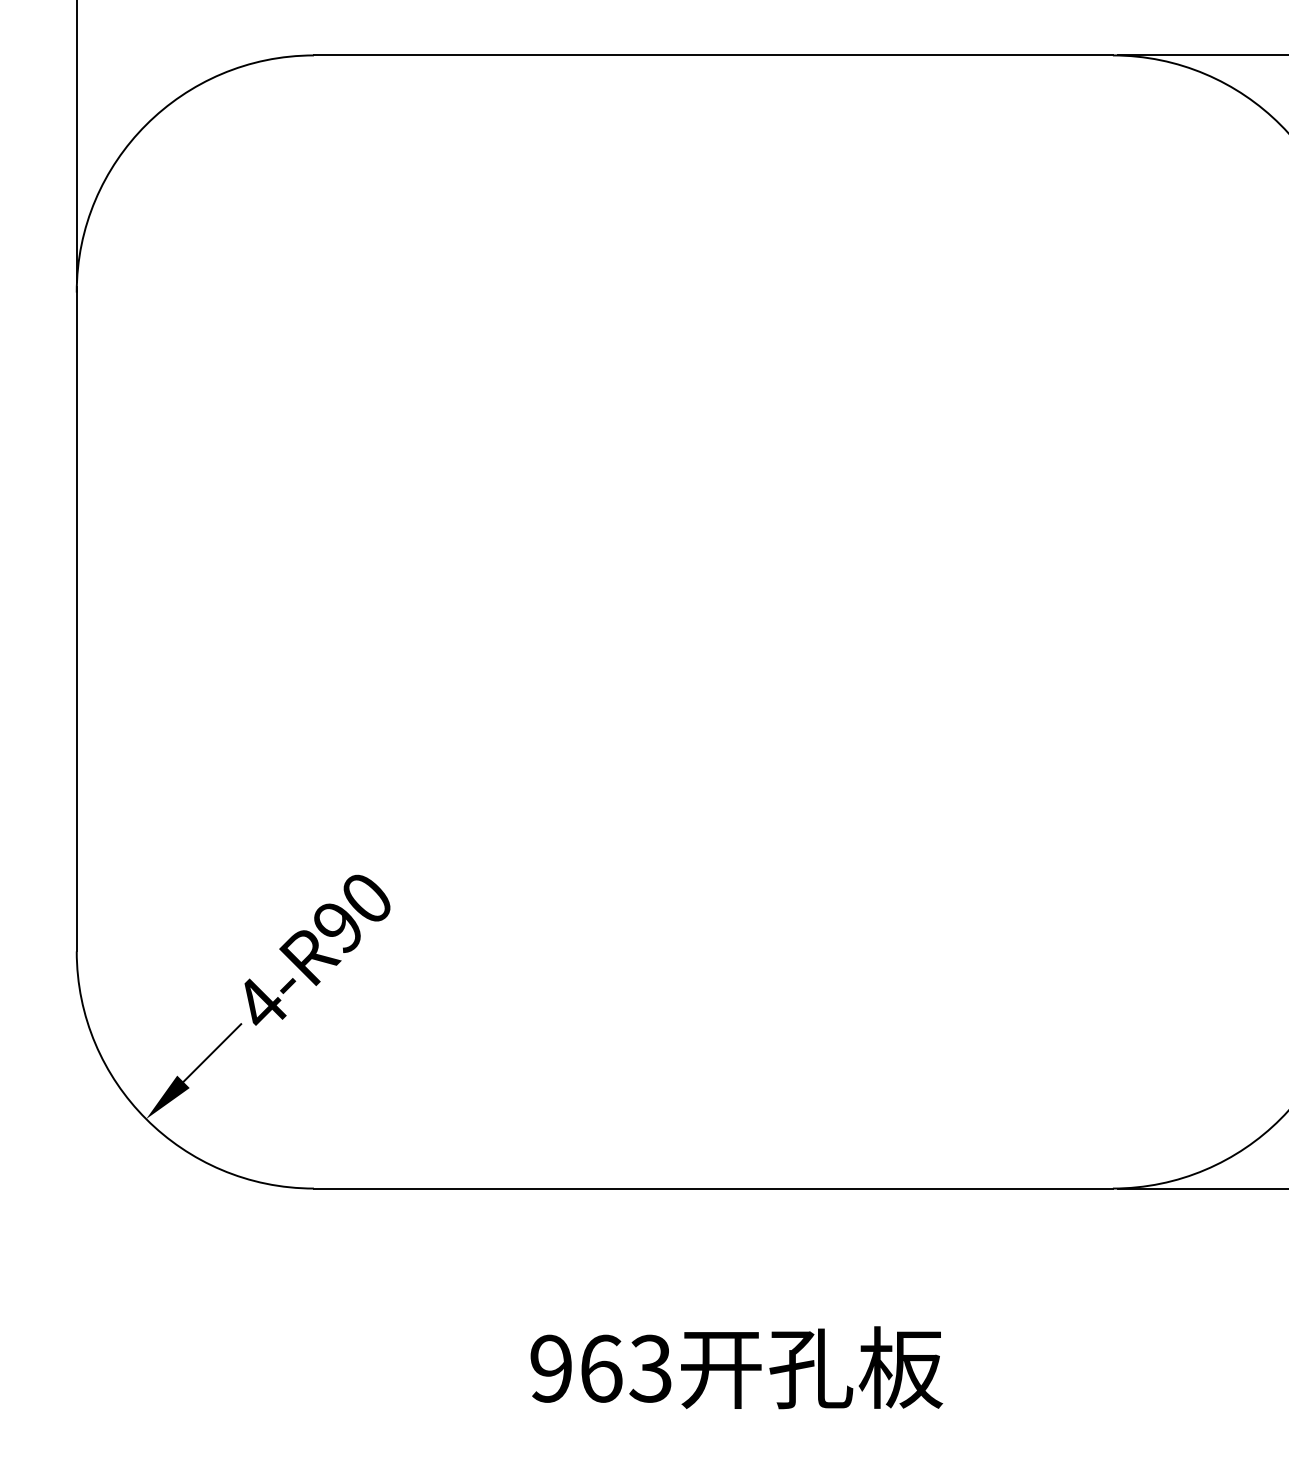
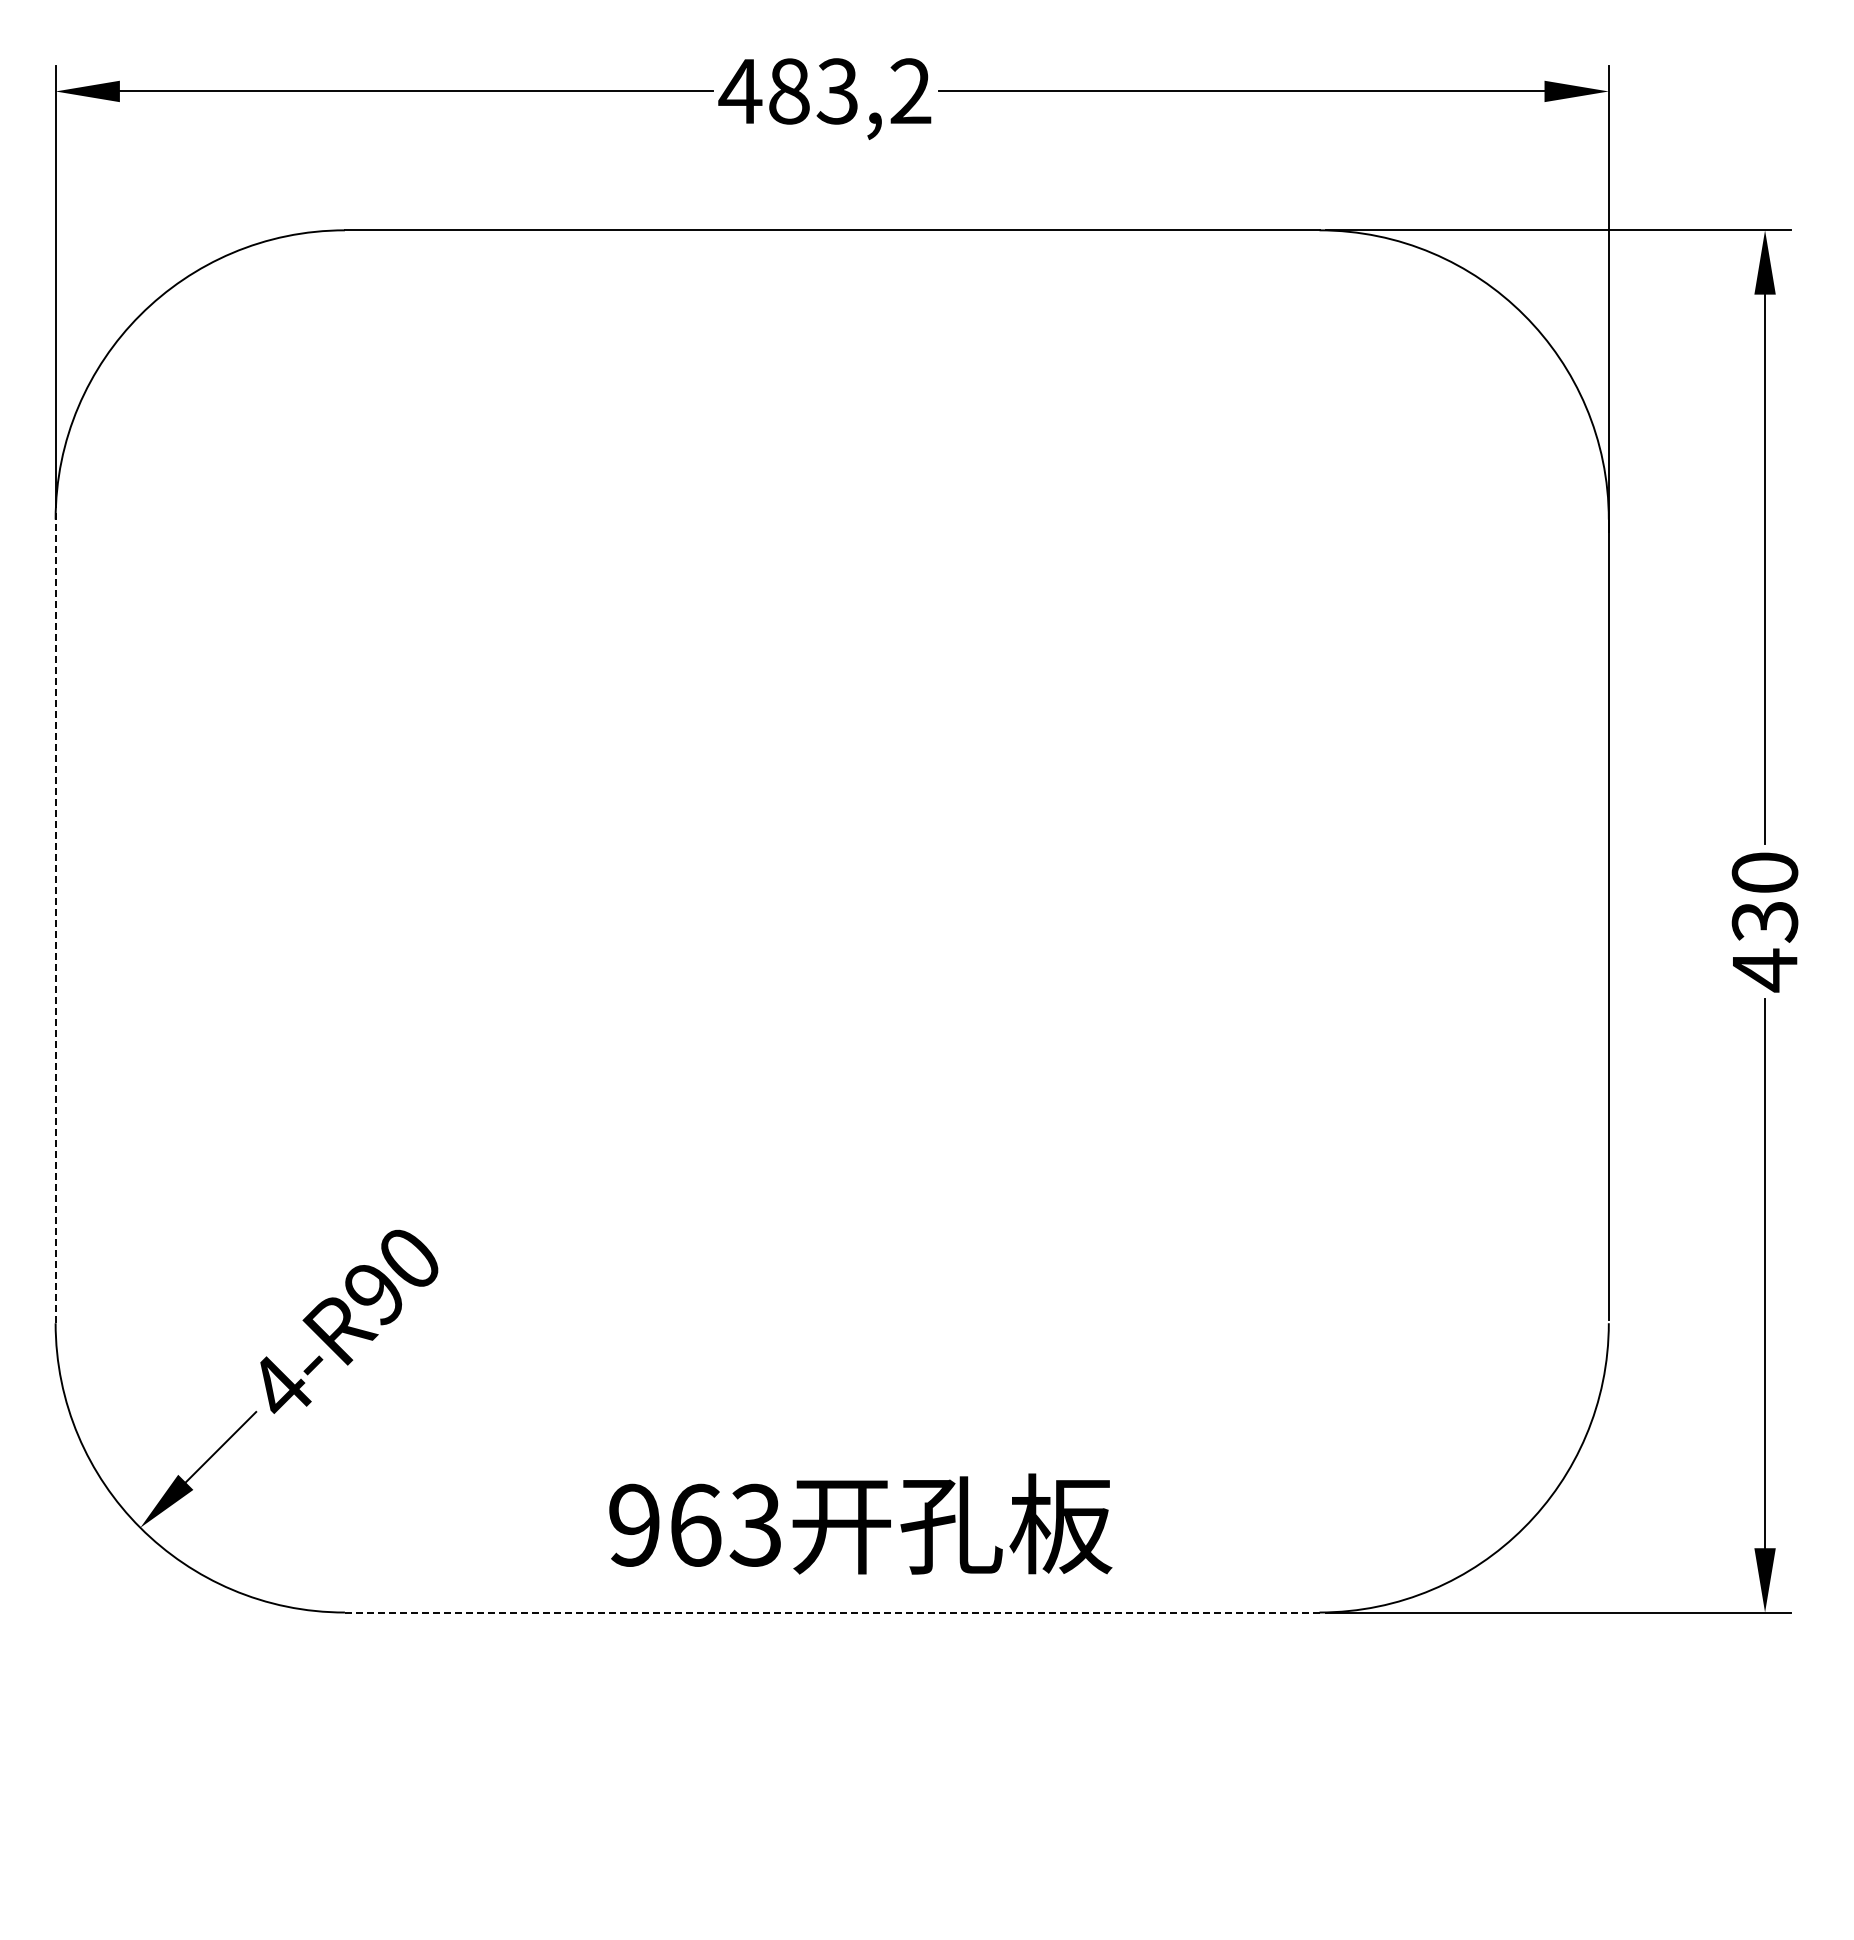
line: (76, 618) -> (55, 917), solid -> dashed
line: (712, 1188) -> (831, 1612), solid -> dashed
text: (736, 1367) -> (860, 1523), moved

